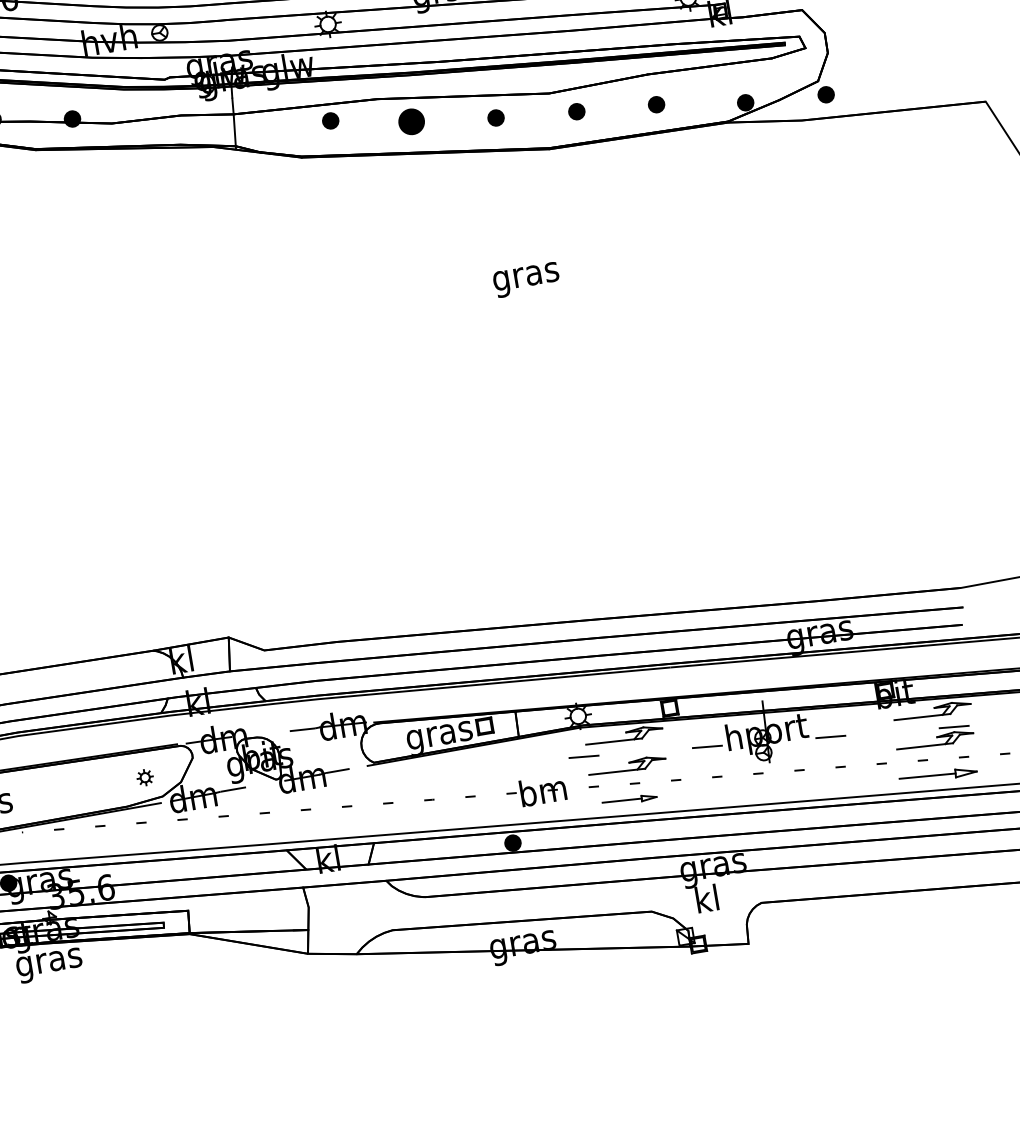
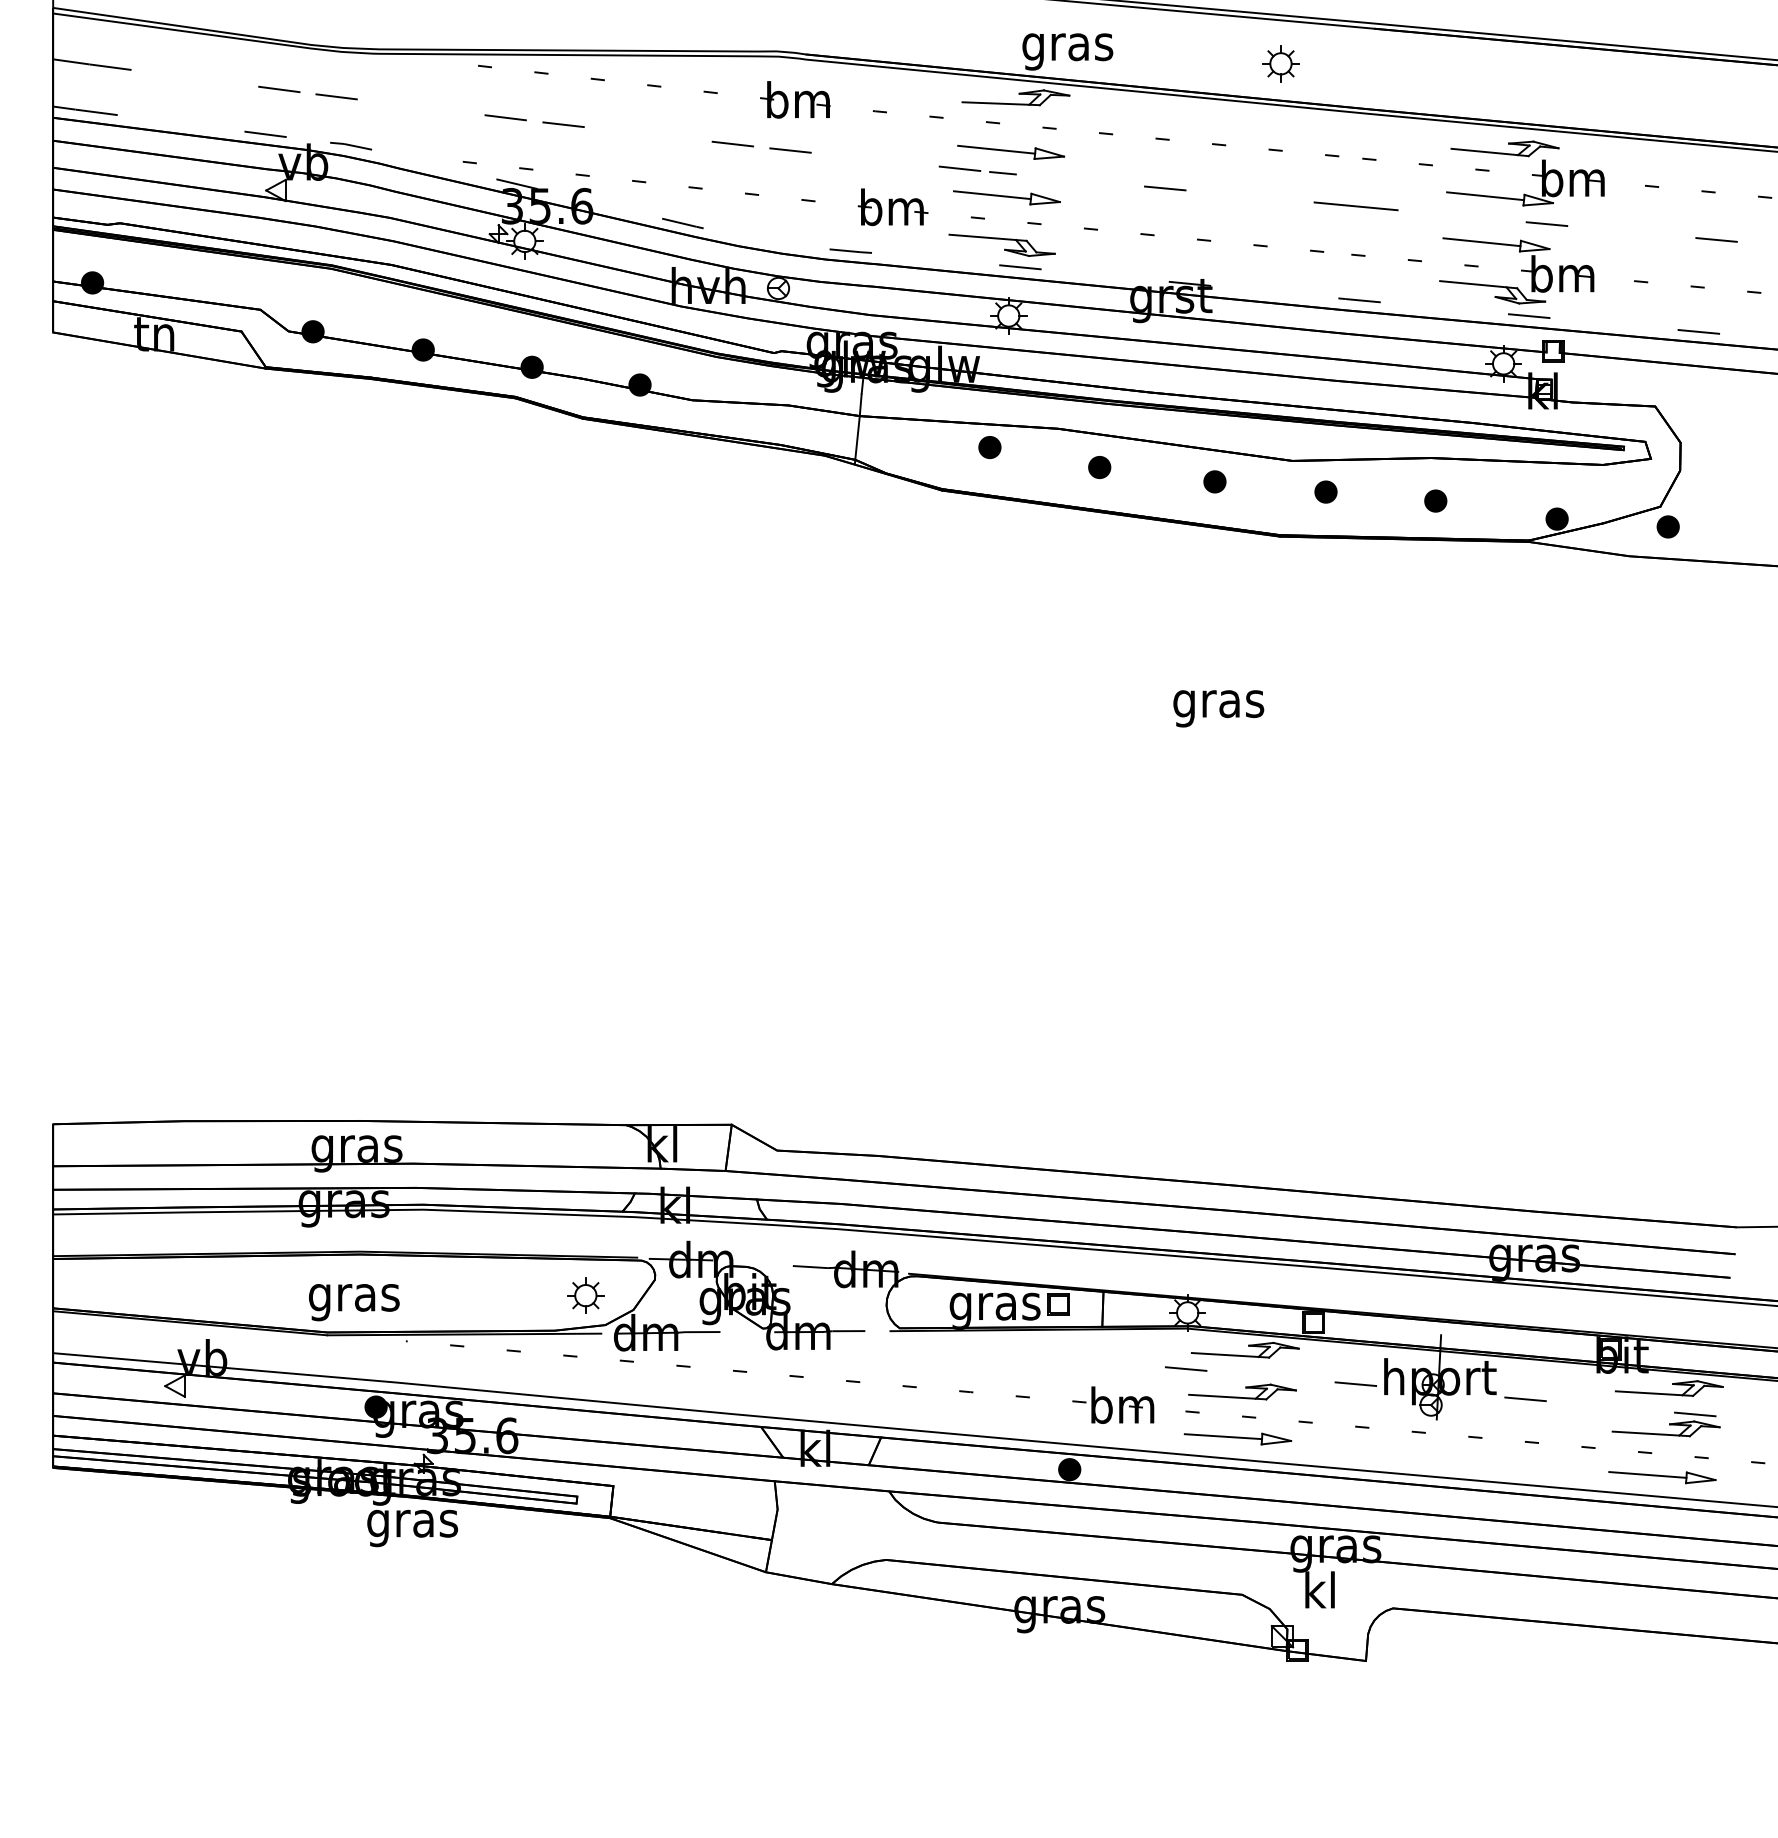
part: (411, 121) -> (1099, 467), size x0.62
part: (144, 777) -> (585, 1295), size x1.67
part: (629, 800) -> (1237, 1438), size x1.43

